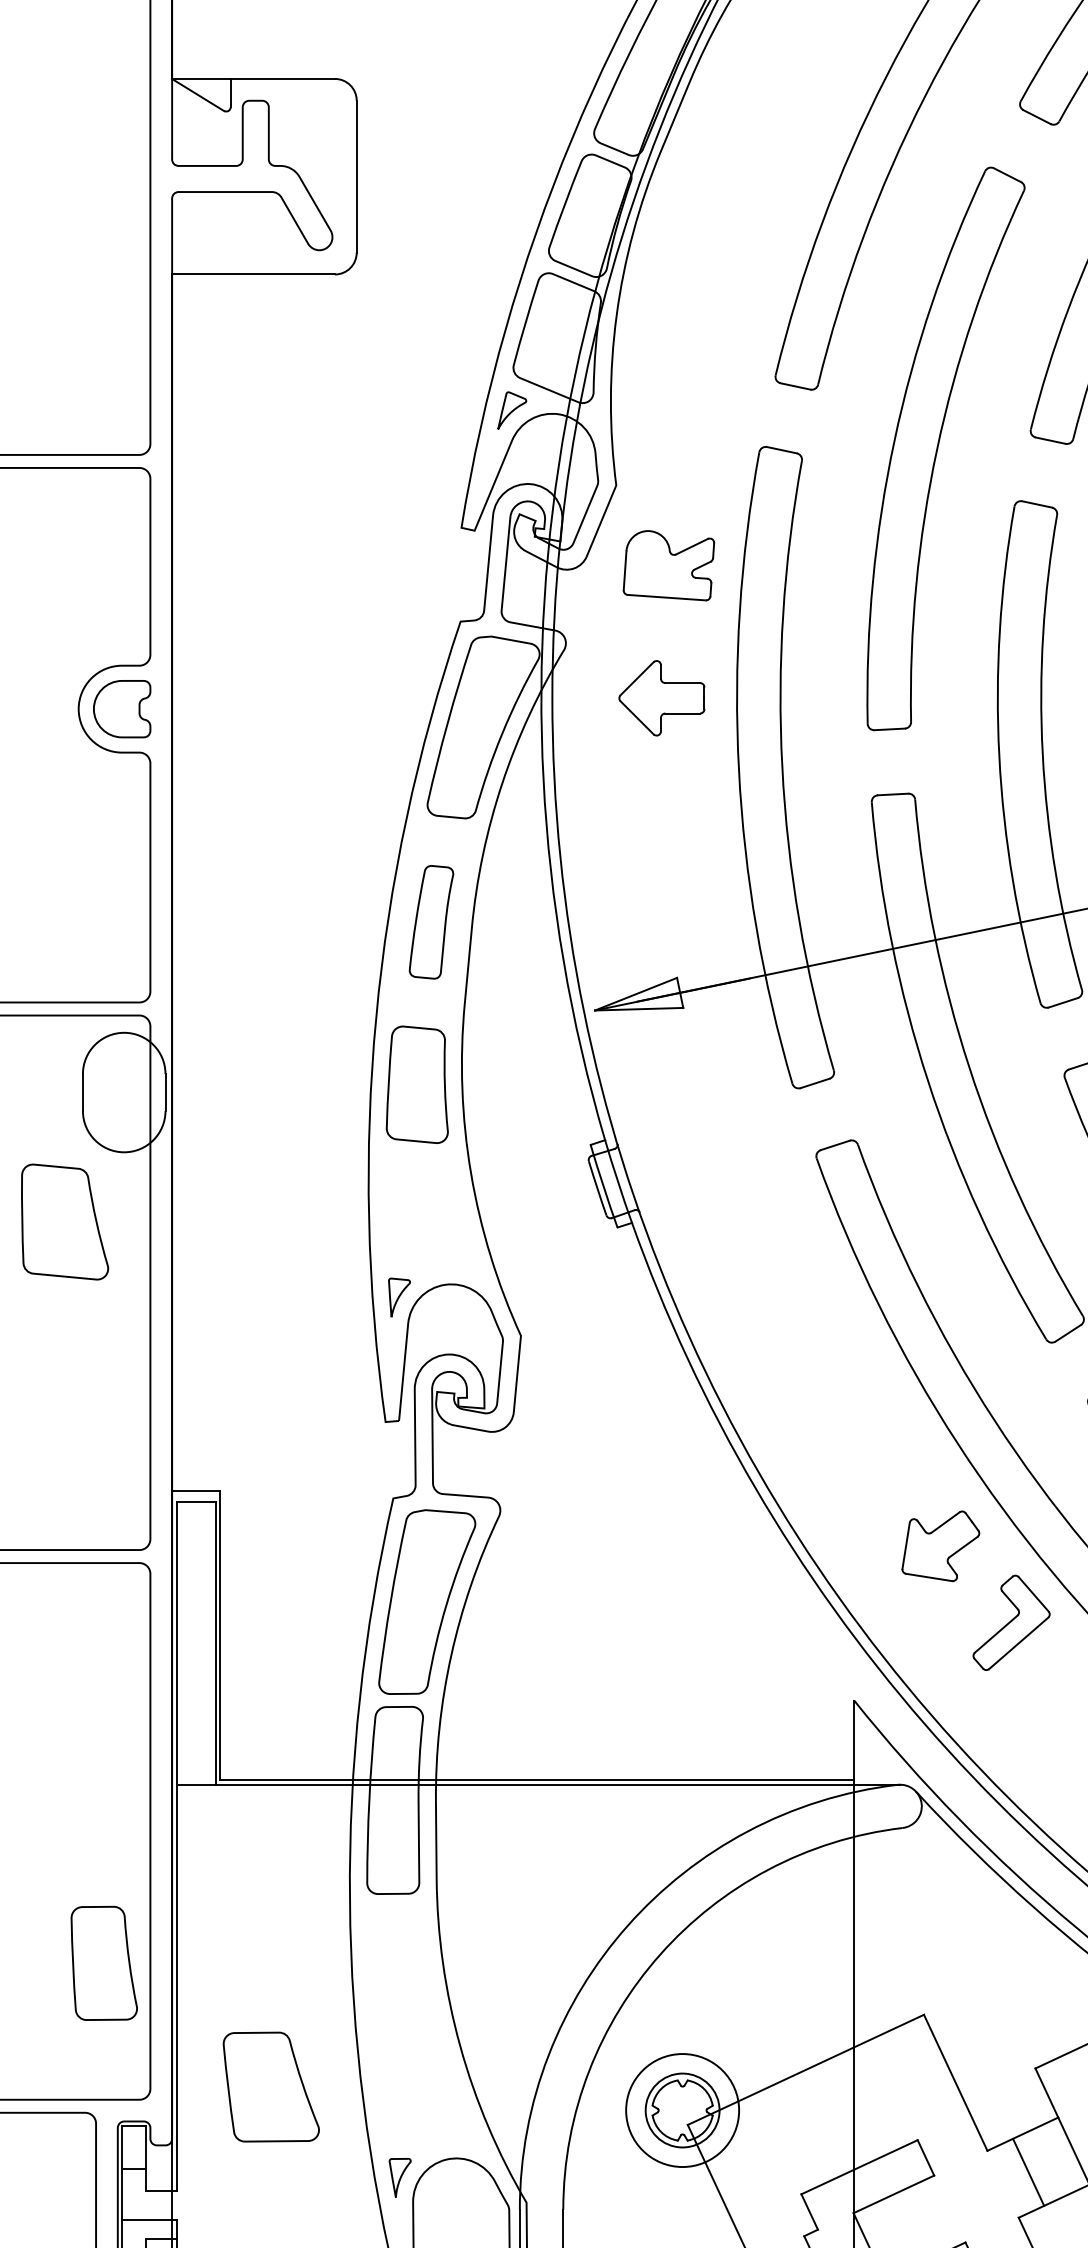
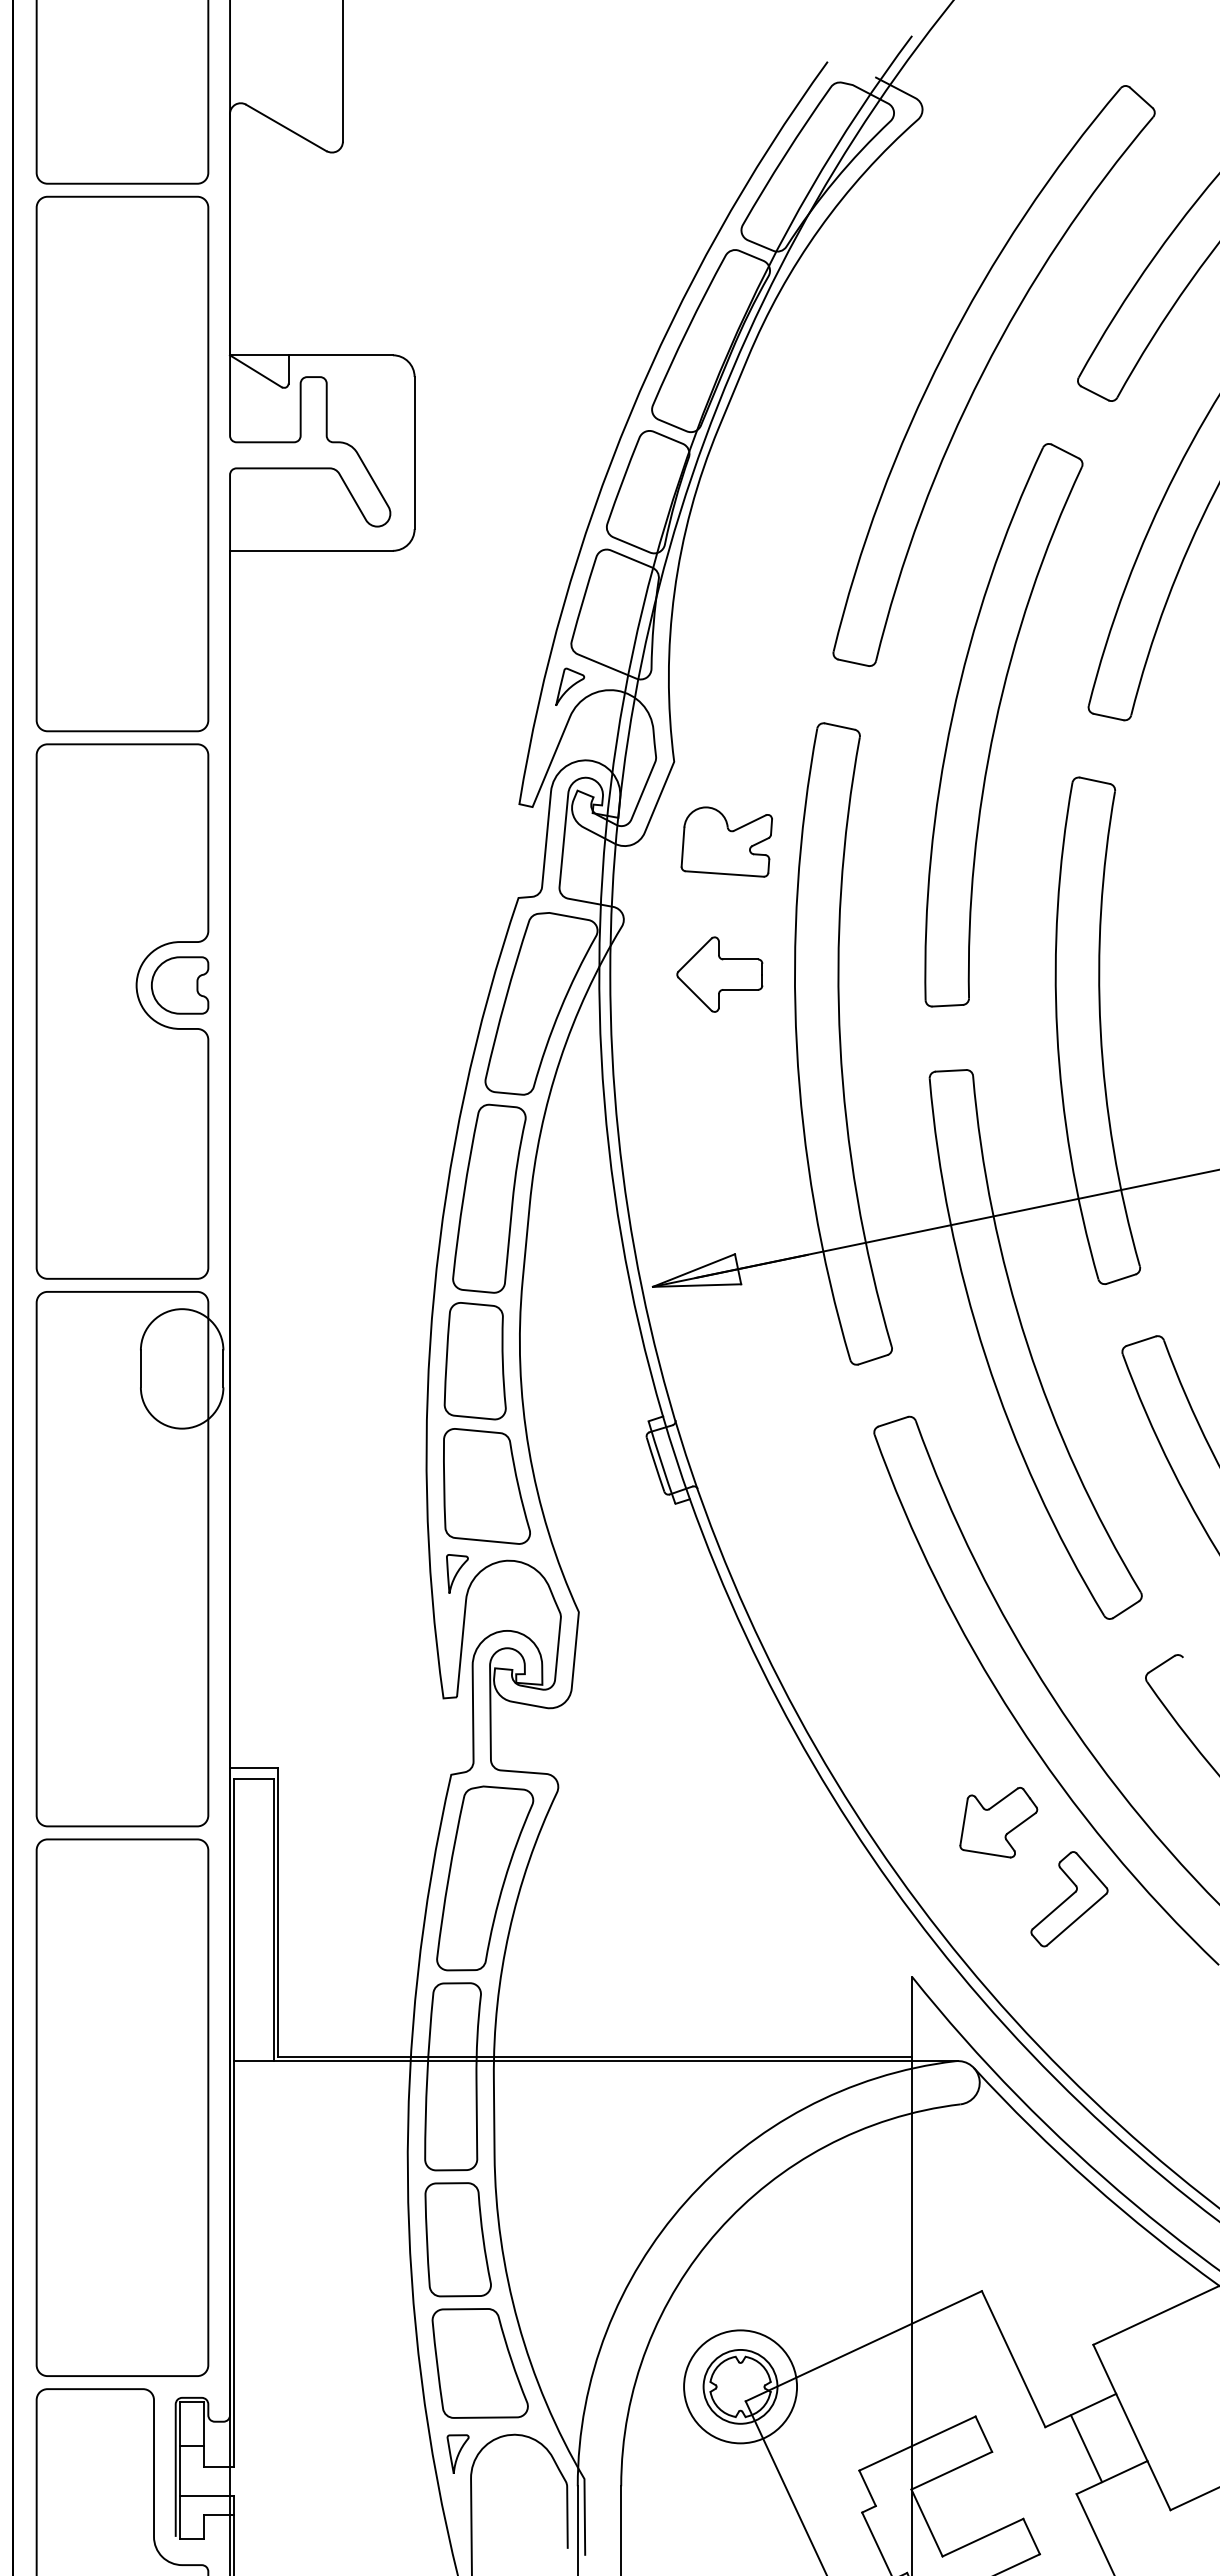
part: (431, 922) -> (489, 1198), size x1.67
part: (64, 1222) -> (486, 1486), moved
part: (103, 1963) -> (457, 2239), moved
part: (270, 2087) -> (479, 2363), moved

